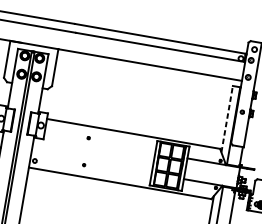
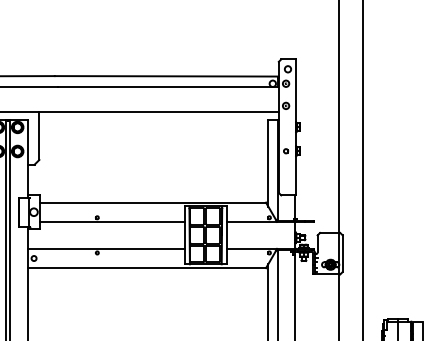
line: (227, 119) -> (268, 163), dashed -> solid
line: (99, 143) -> (112, 221), added
line: (90, 162) -> (105, 248), added

